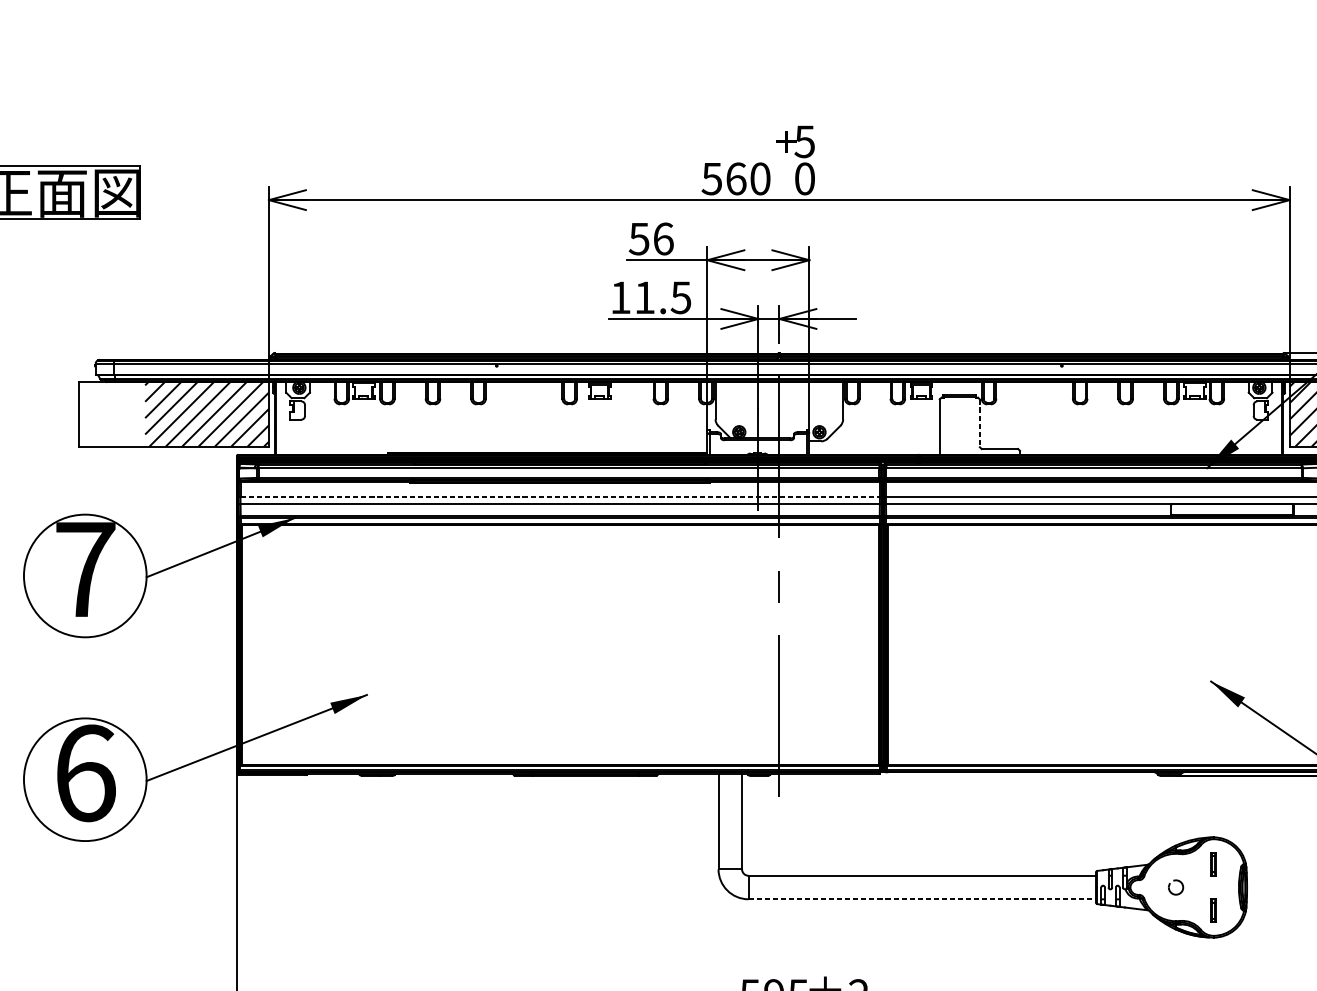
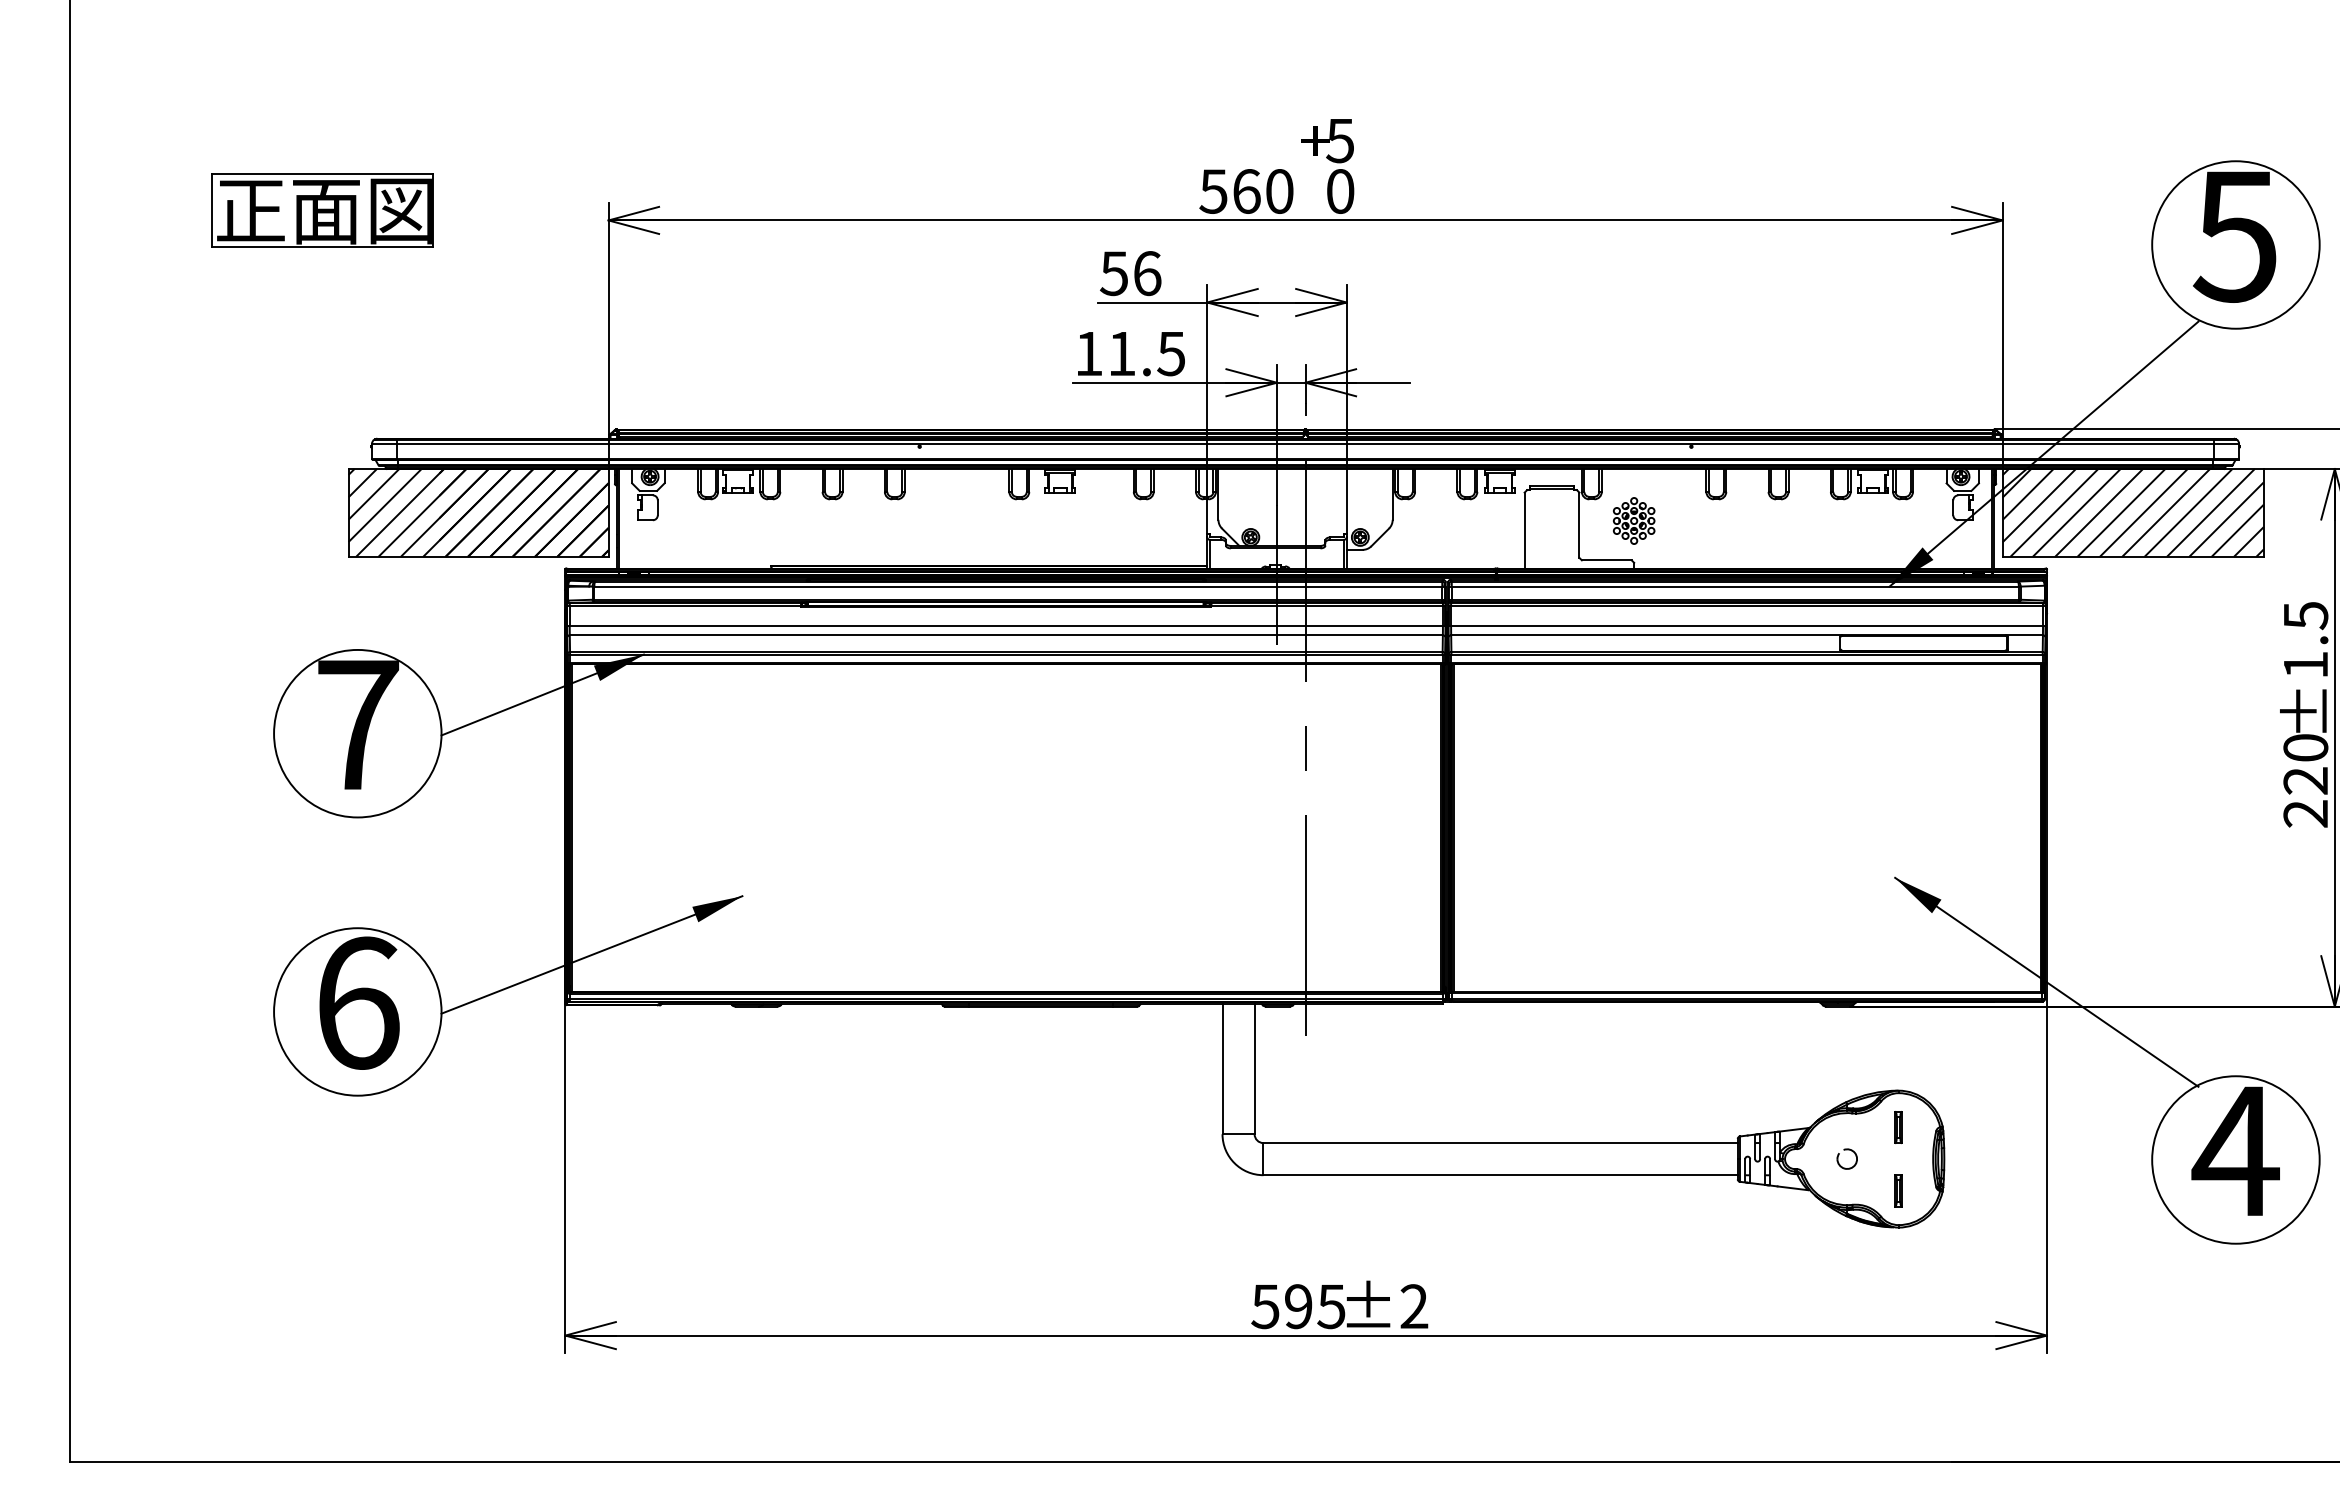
hatch: (173, 413) -> (478, 512), added
part: (1020, 419) -> (1634, 520), added
line: (979, 423) -> (1579, 525), dashed -> solid
line: (560, 496) -> (1006, 625), dashed -> solid
line: (922, 899) -> (1501, 1175), dashed -> solid

